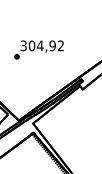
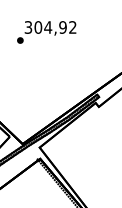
text: (38, 49) -> (46, 31), moved

